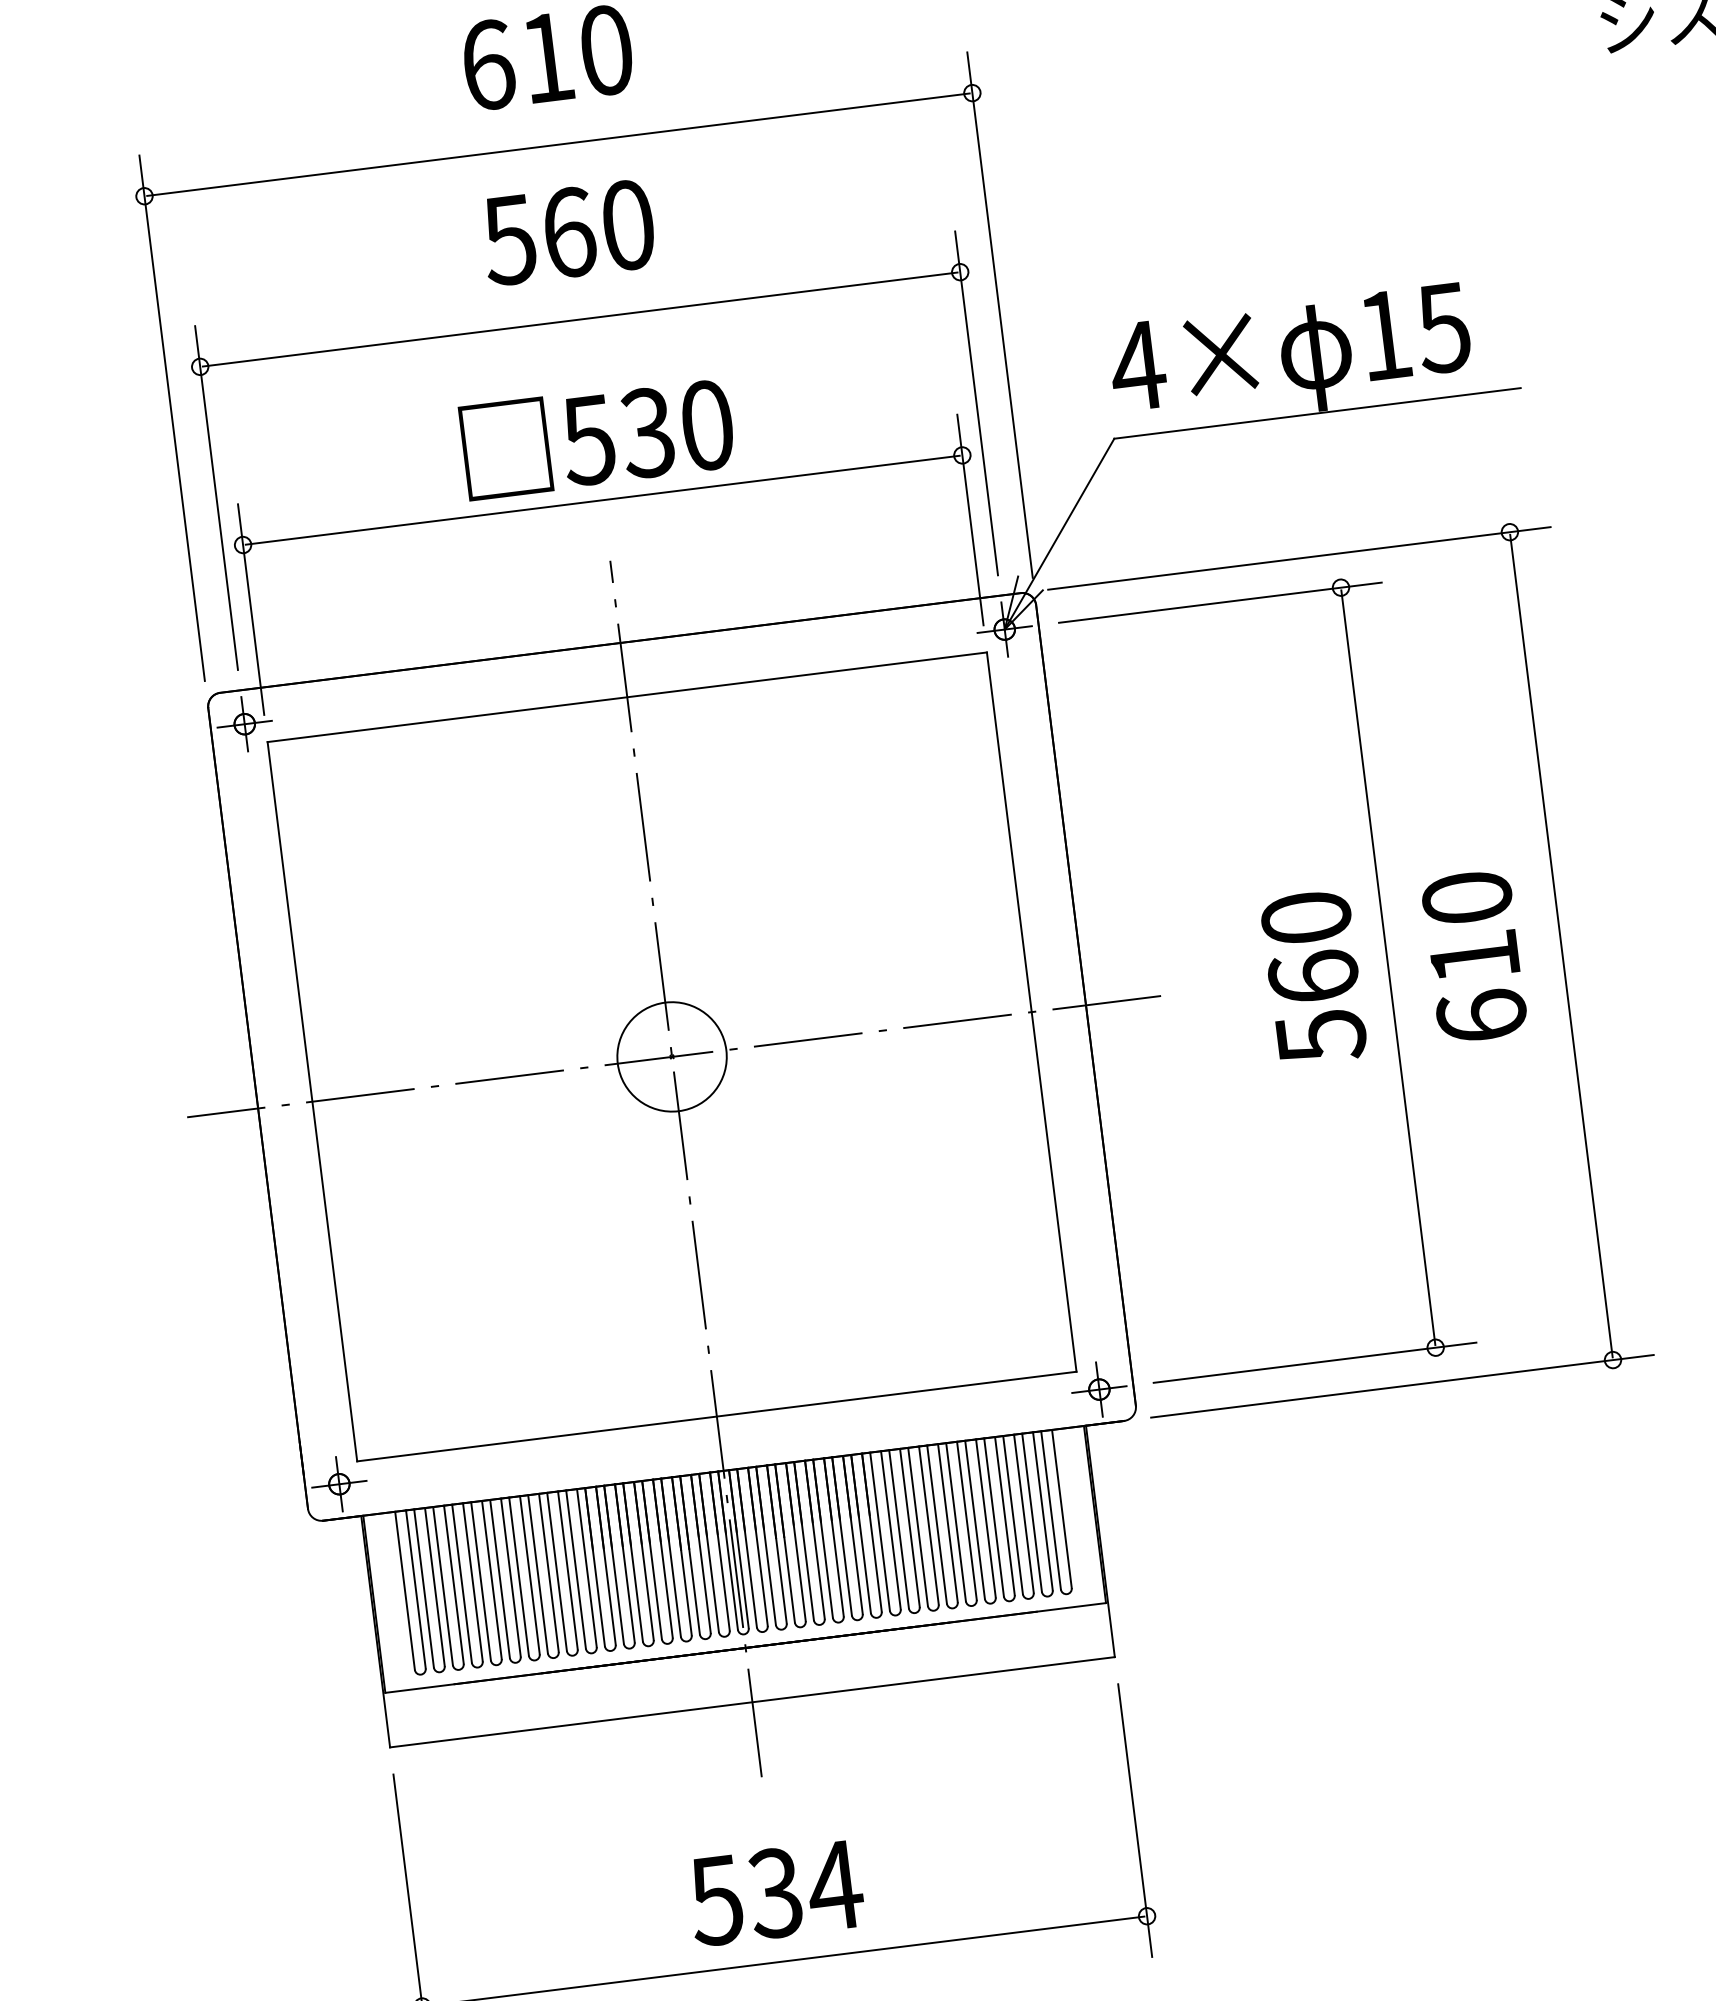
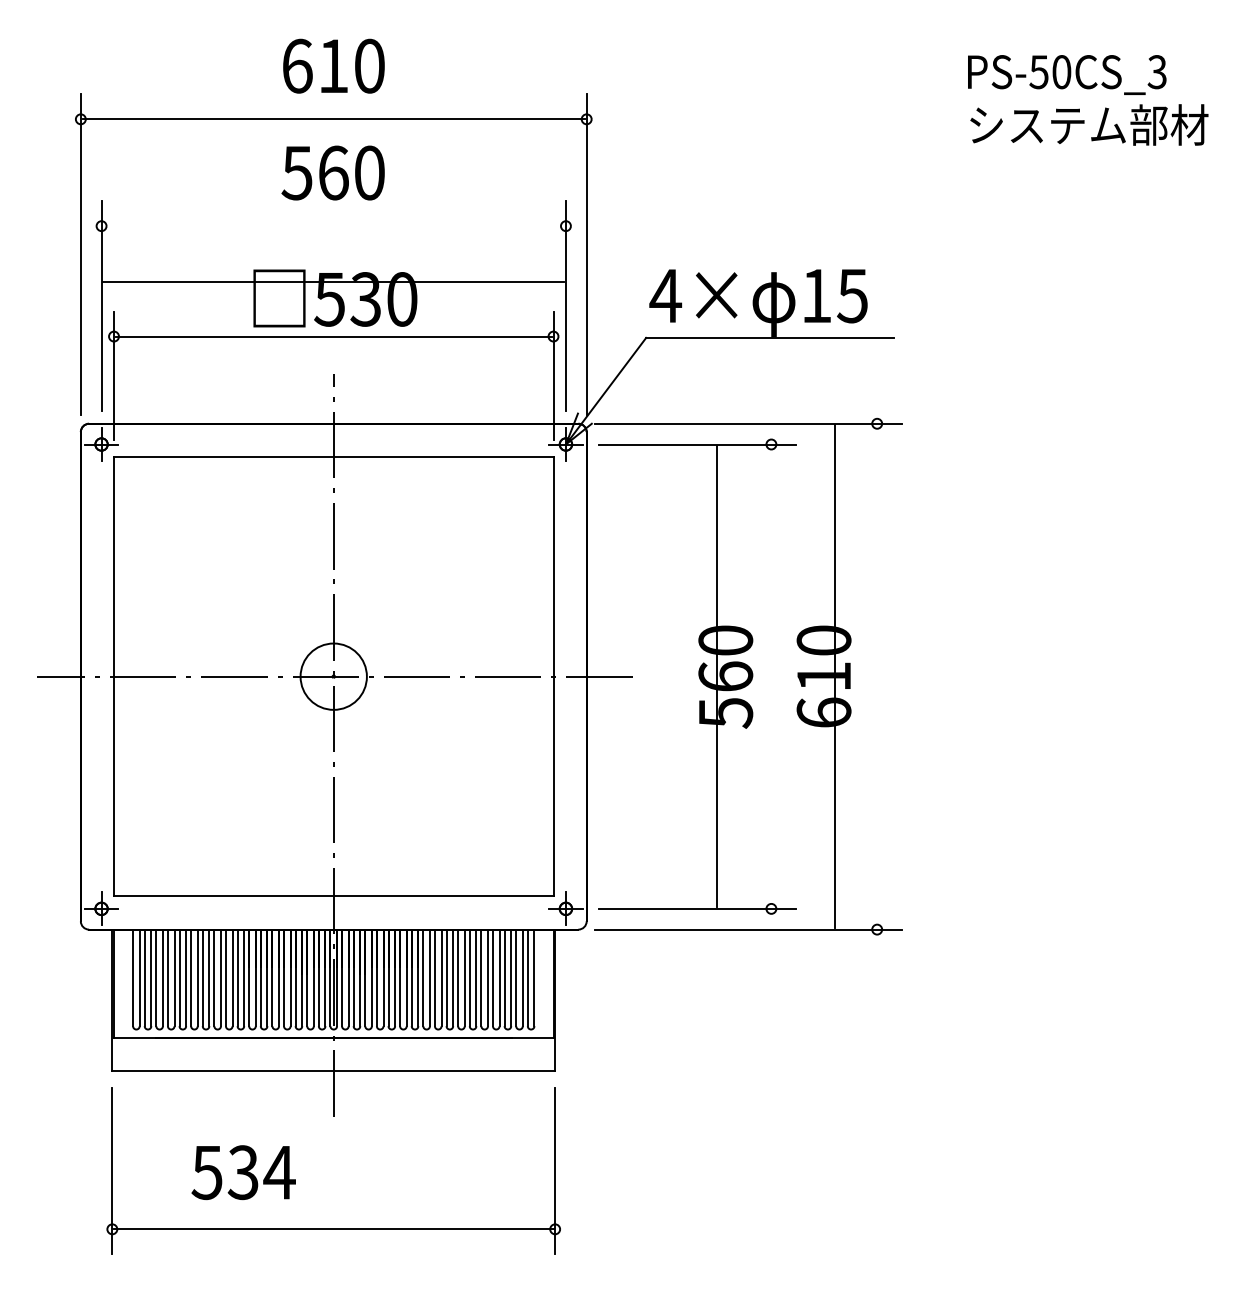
line: (579, 320) -> (333, 282), moved
line: (1561, 945) -> (835, 676), moved
line: (1388, 967) -> (717, 676), moved
text: (775, 1892) -> (243, 1172), moved

